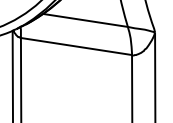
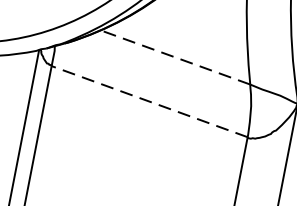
line: (85, 20) -> (175, 57), solid -> dashed
line: (76, 46) -> (149, 101), solid -> dashed

